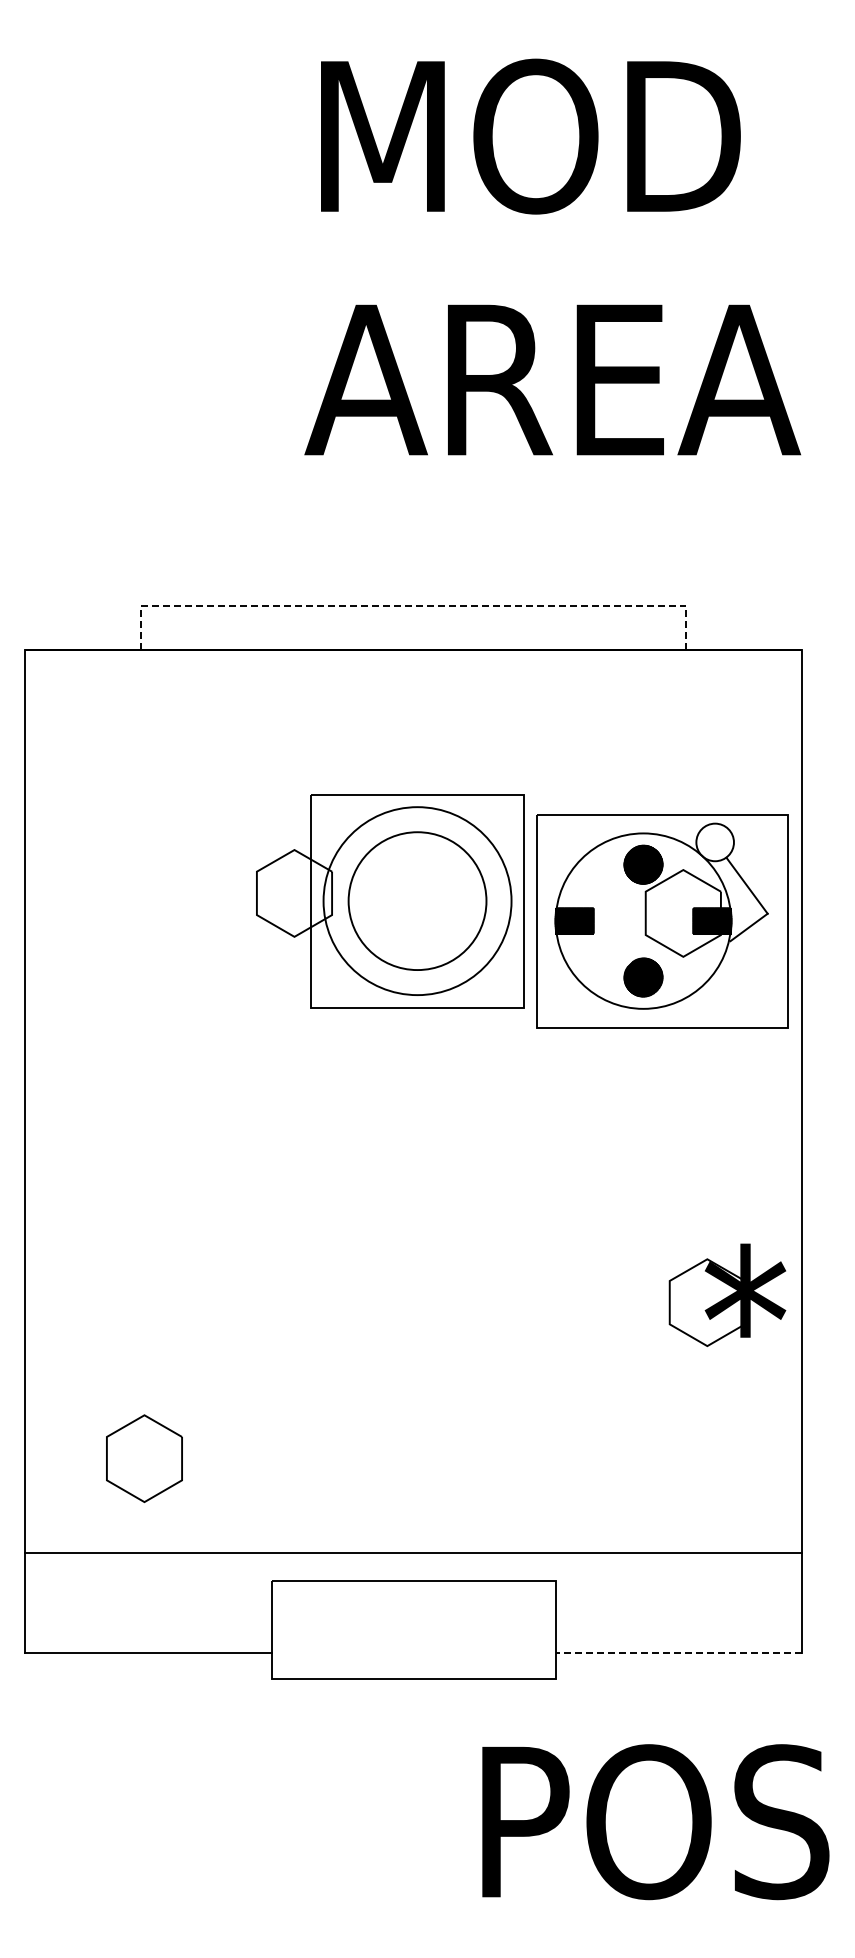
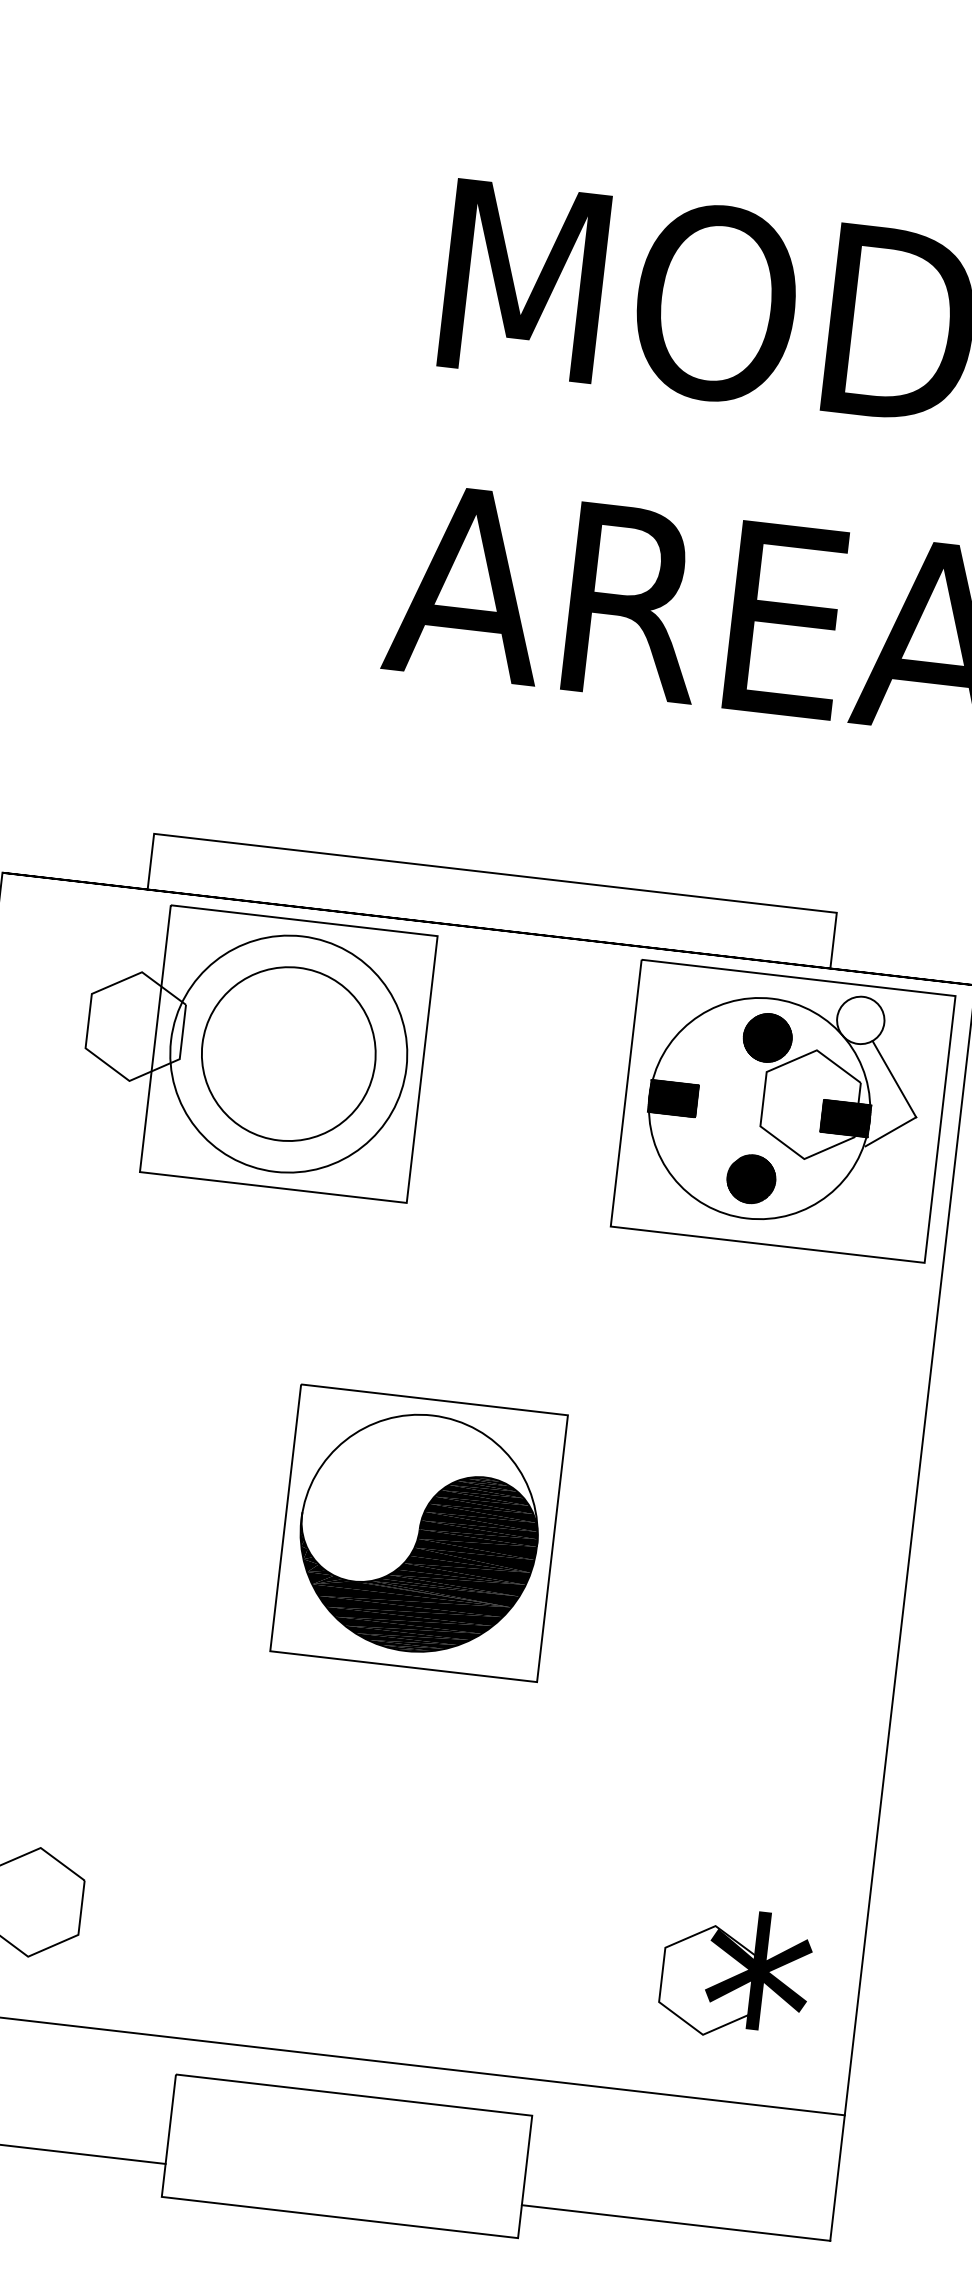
line: (413, 605) -> (494, 872), dashed -> solid
part: (390, 901) -> (254, 1050), moved
part: (662, 921) -> (783, 1111), moved
part: (413, 1132) -> (418, 1532), added
part: (727, 1294) -> (735, 1973), moved
line: (678, 1652) -> (675, 2222), dashed -> solid

